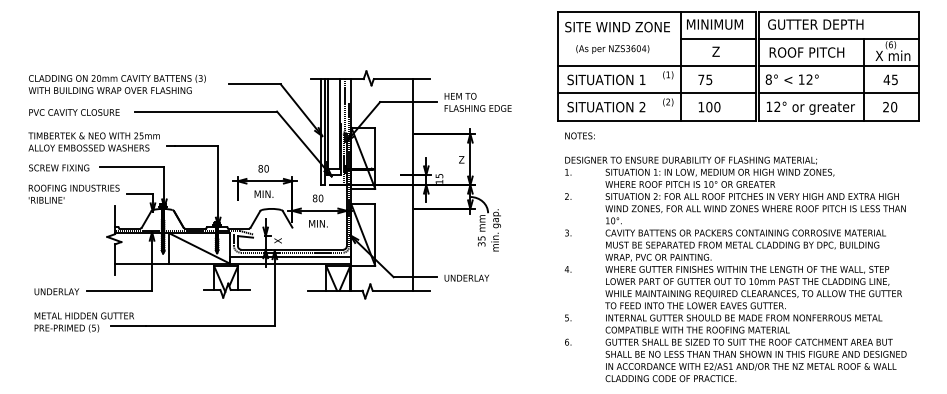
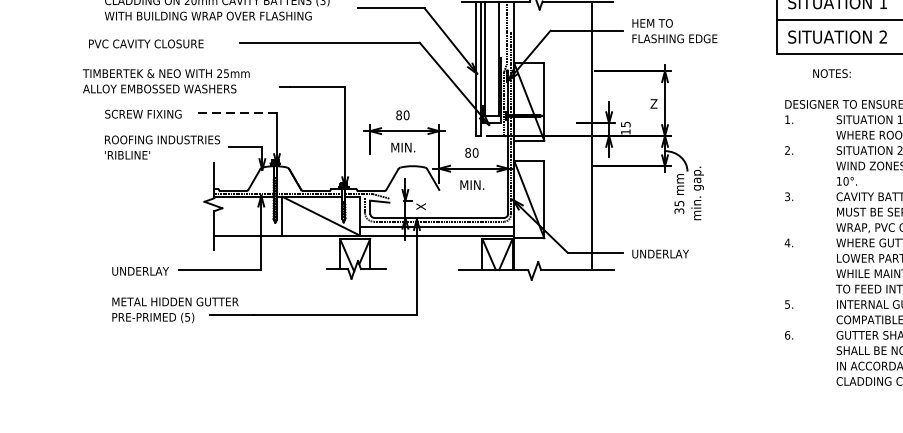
text: (74, 112) -> (146, 43), moved
text: (579, 135) -> (831, 73), moved
text: (93, 141) -> (165, 80), moved
line: (131, 167) -> (235, 113), solid -> dashed

